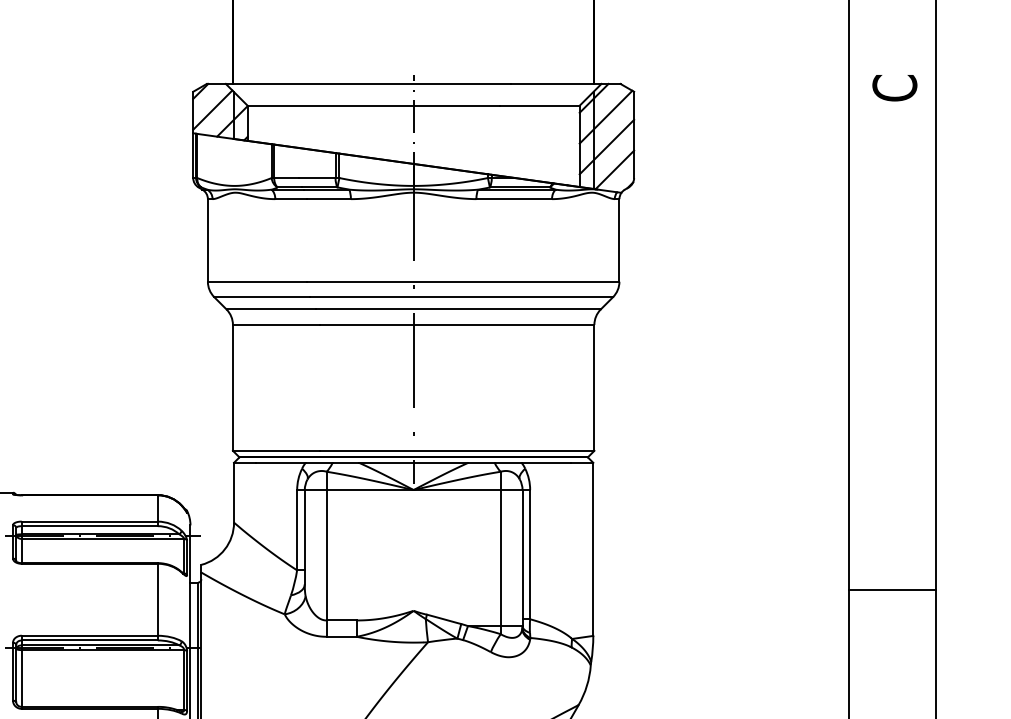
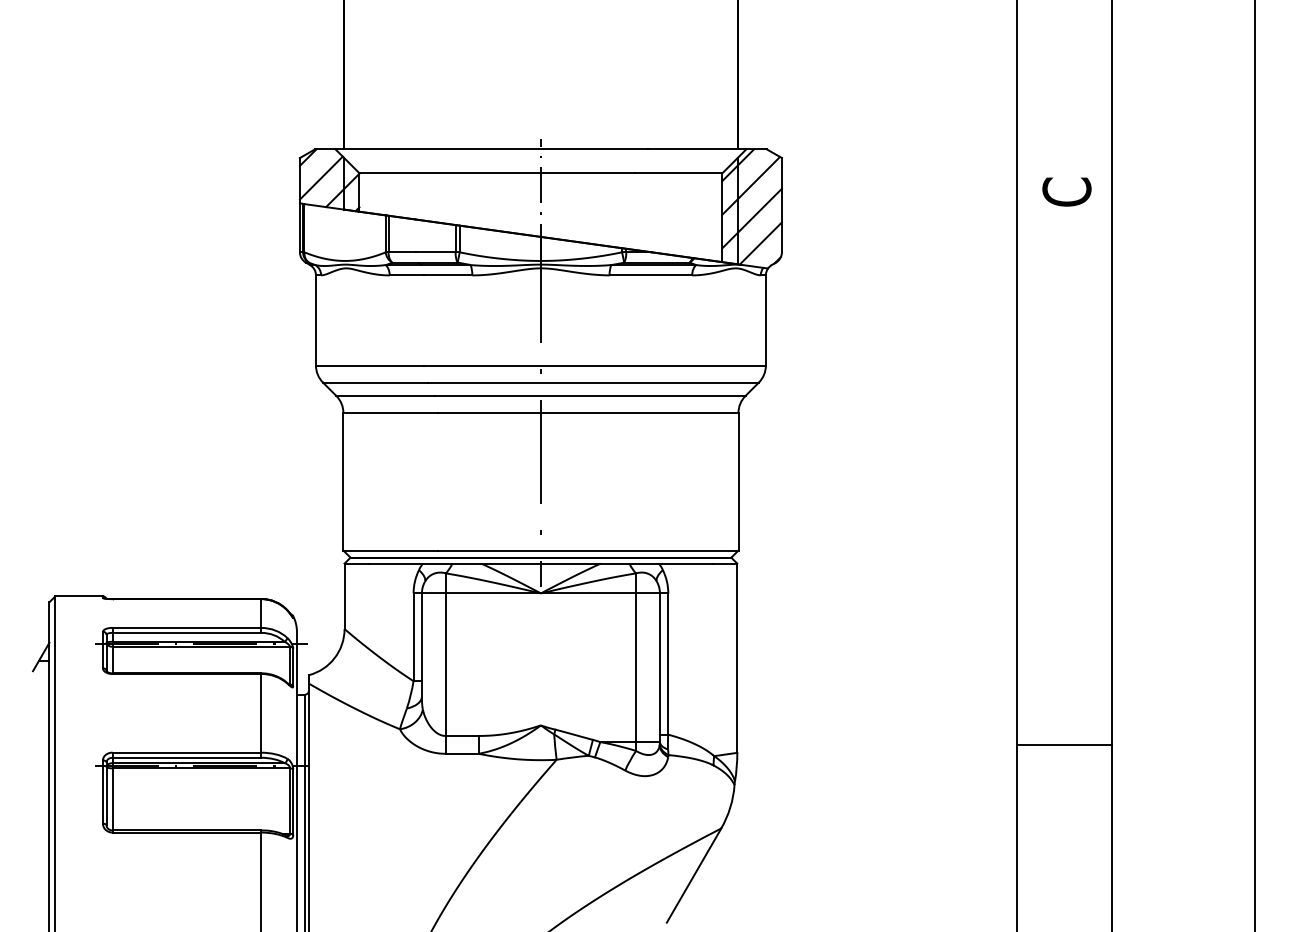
text: (894, 87) -> (1066, 191), moved
line: (892, 589) -> (1064, 745), moved

